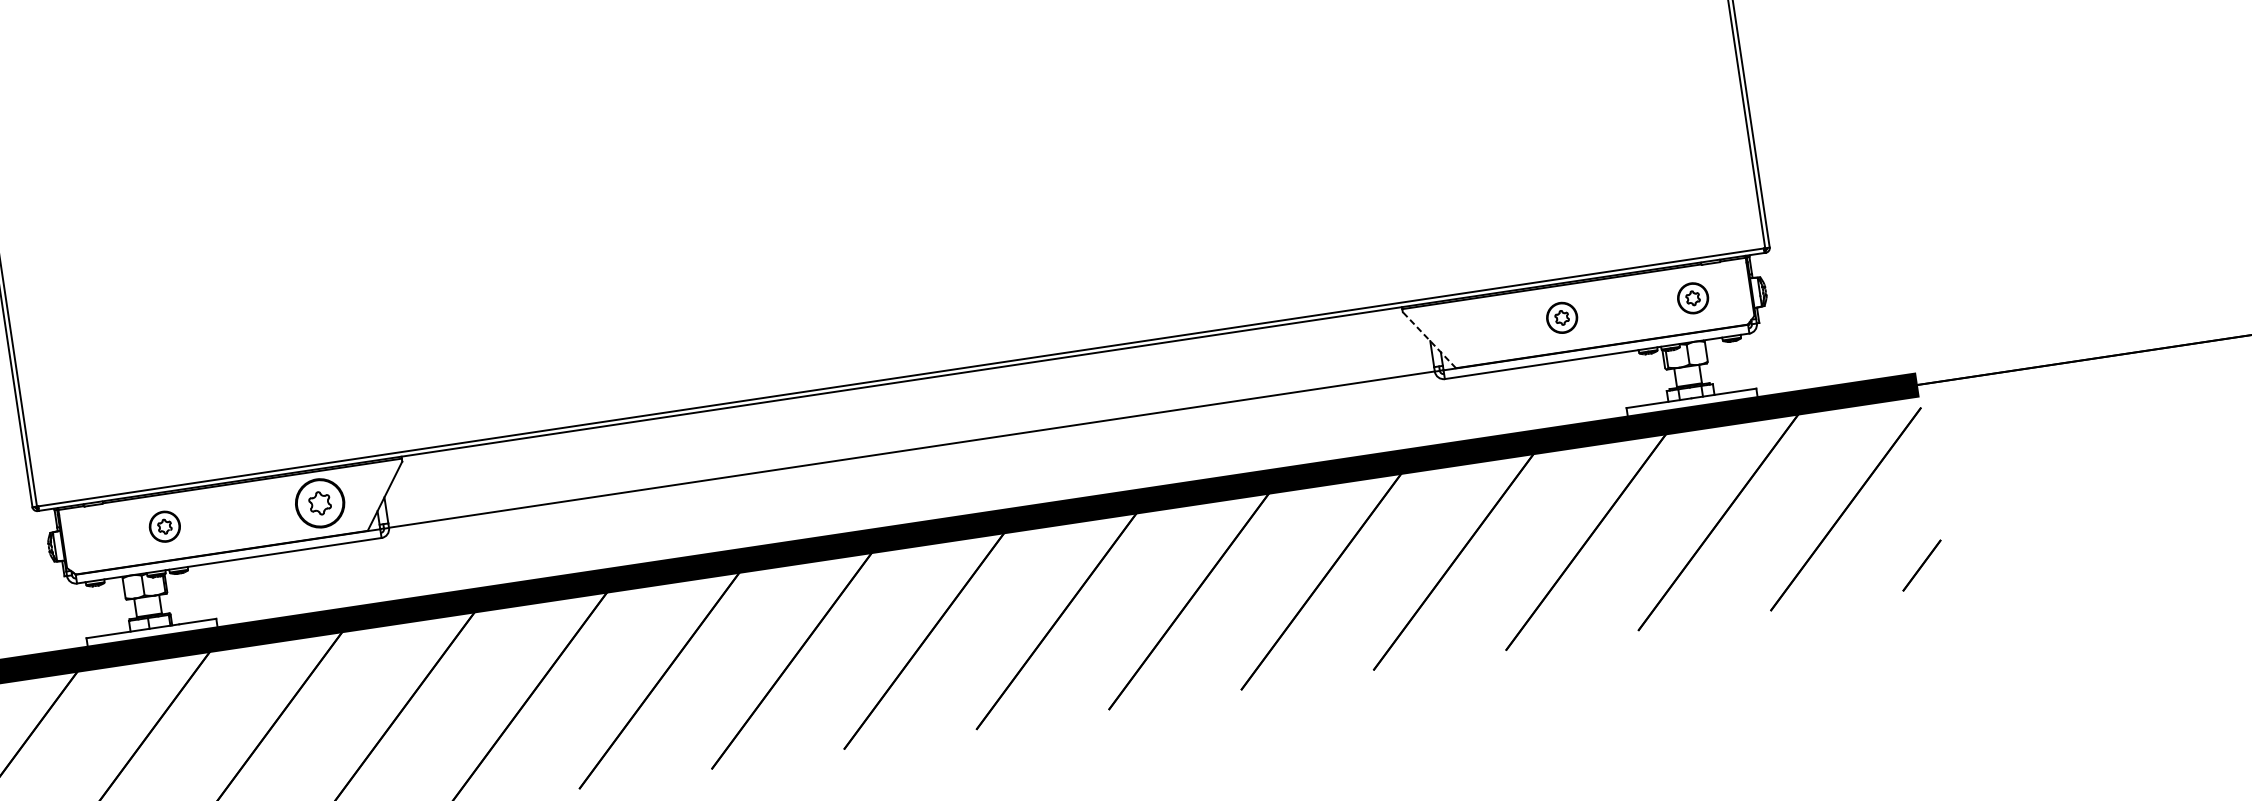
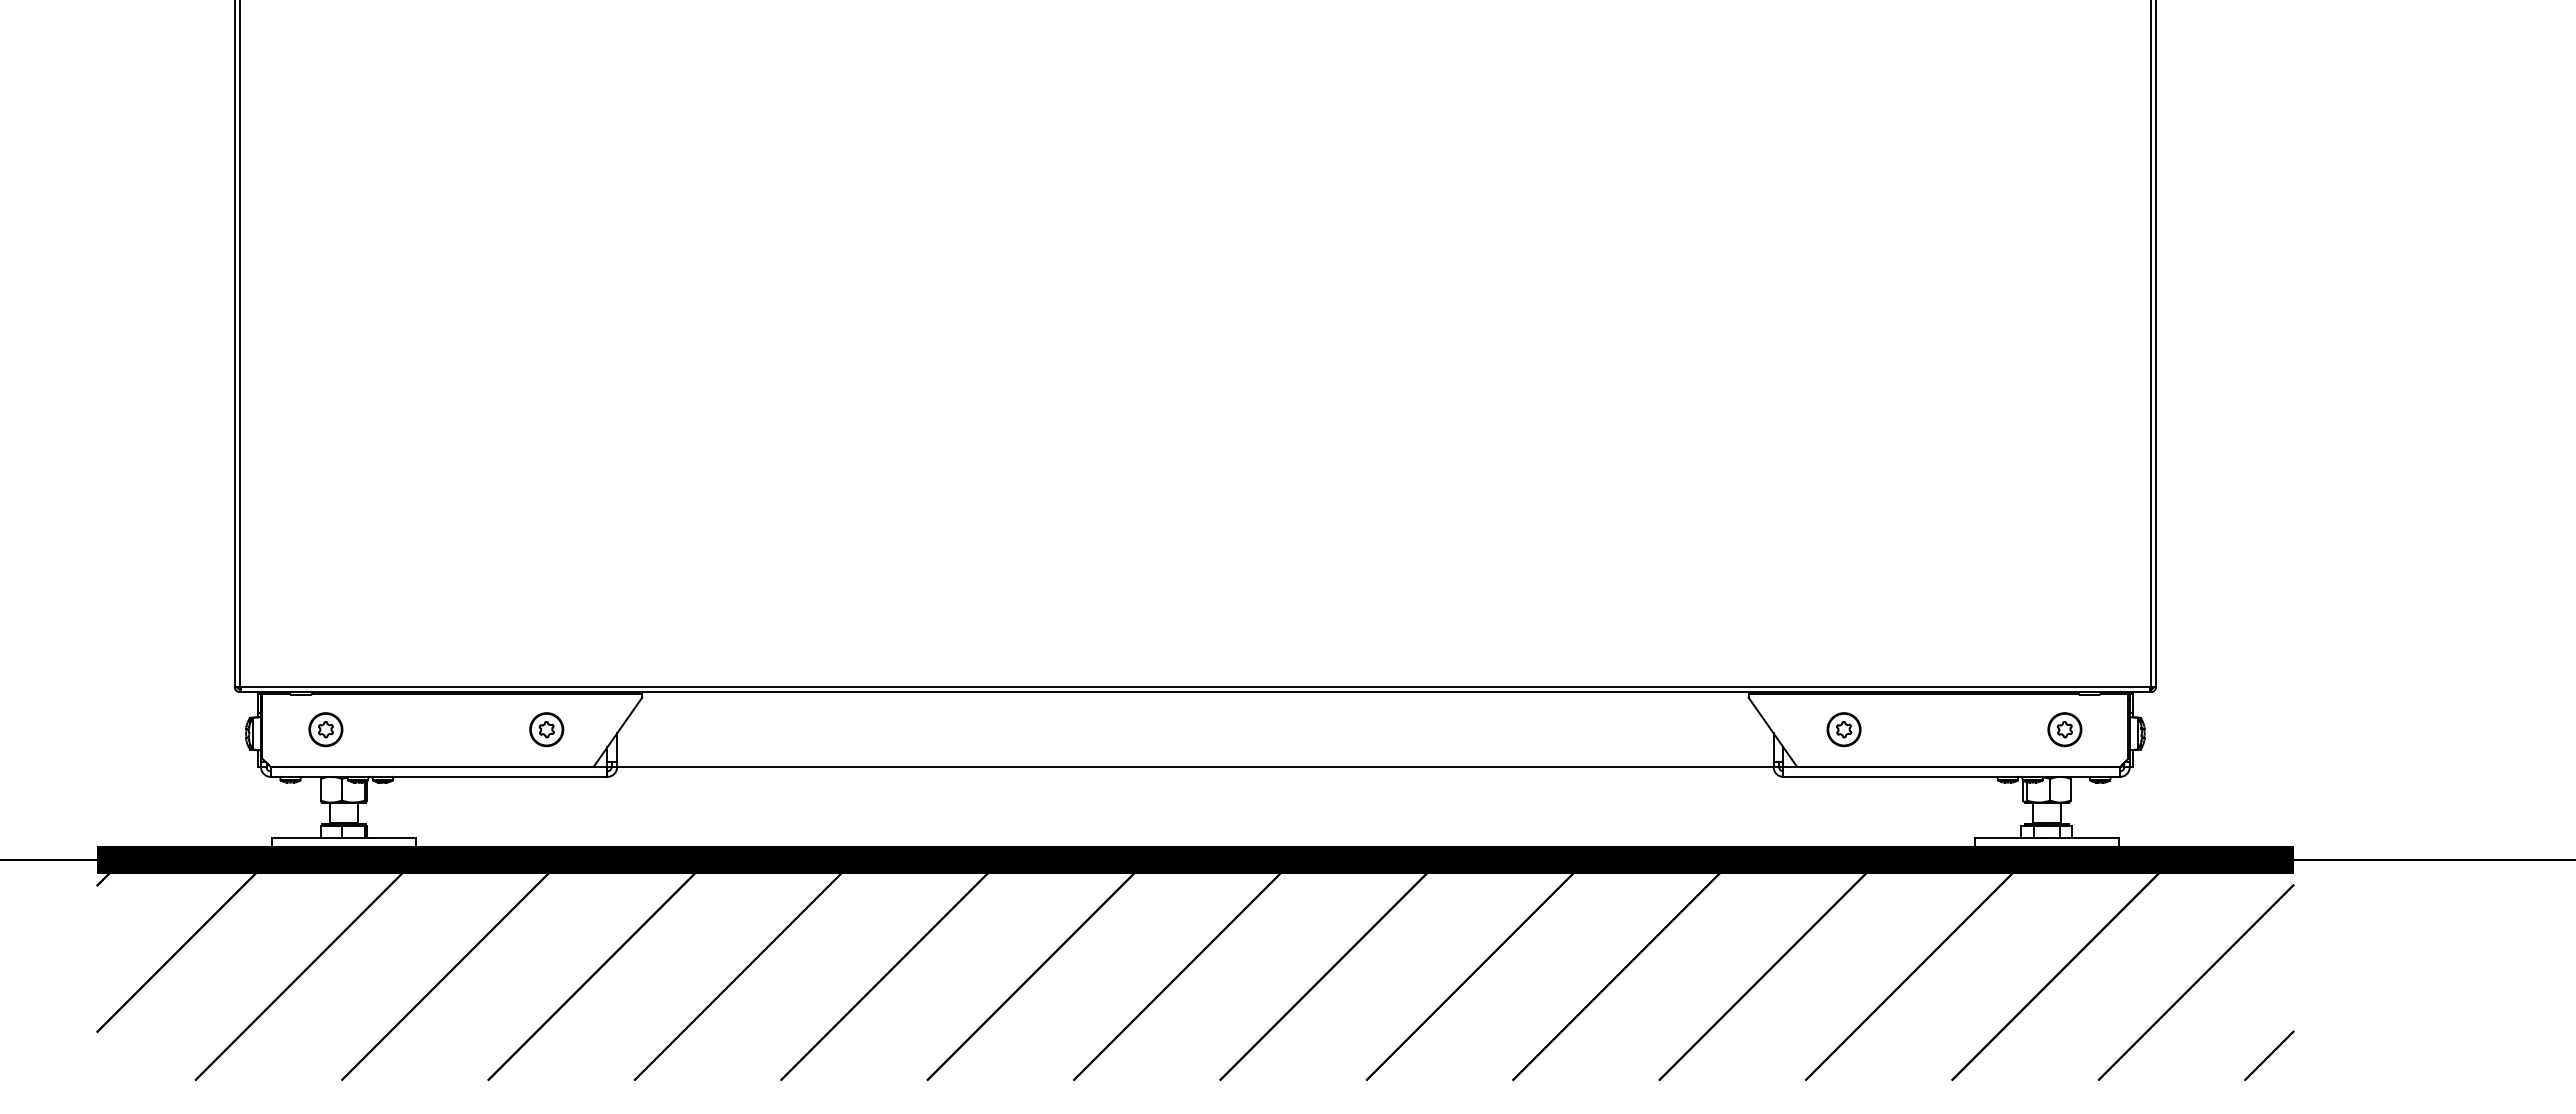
part: (1561, 317) -> (1843, 729), moved
line: (1428, 339) -> (1772, 731), dashed -> solid
part: (320, 503) -> (546, 729), size x0.62
part: (164, 526) -> (325, 729), moved

